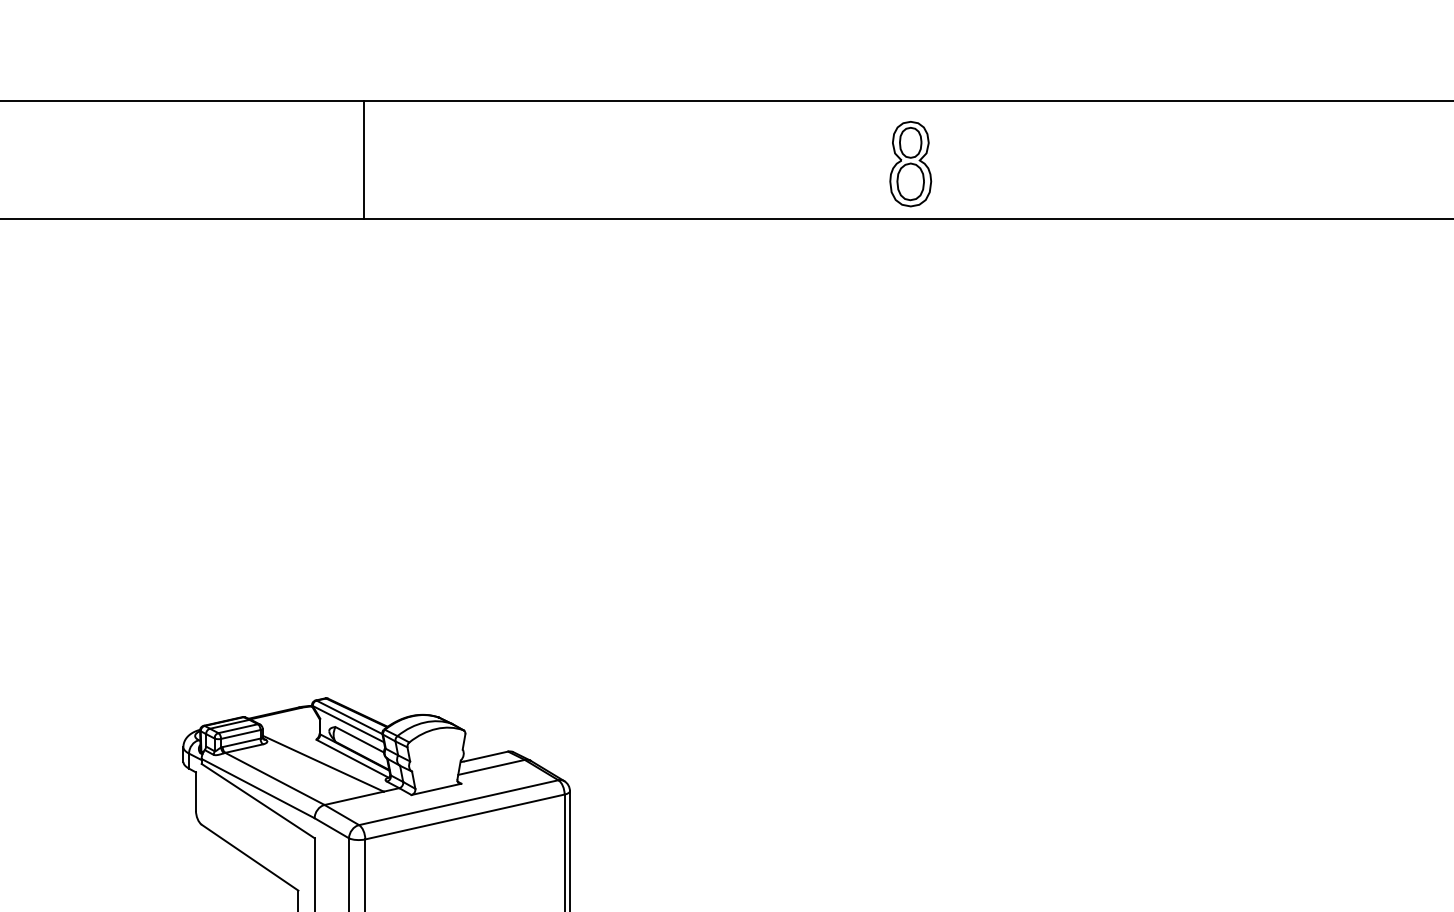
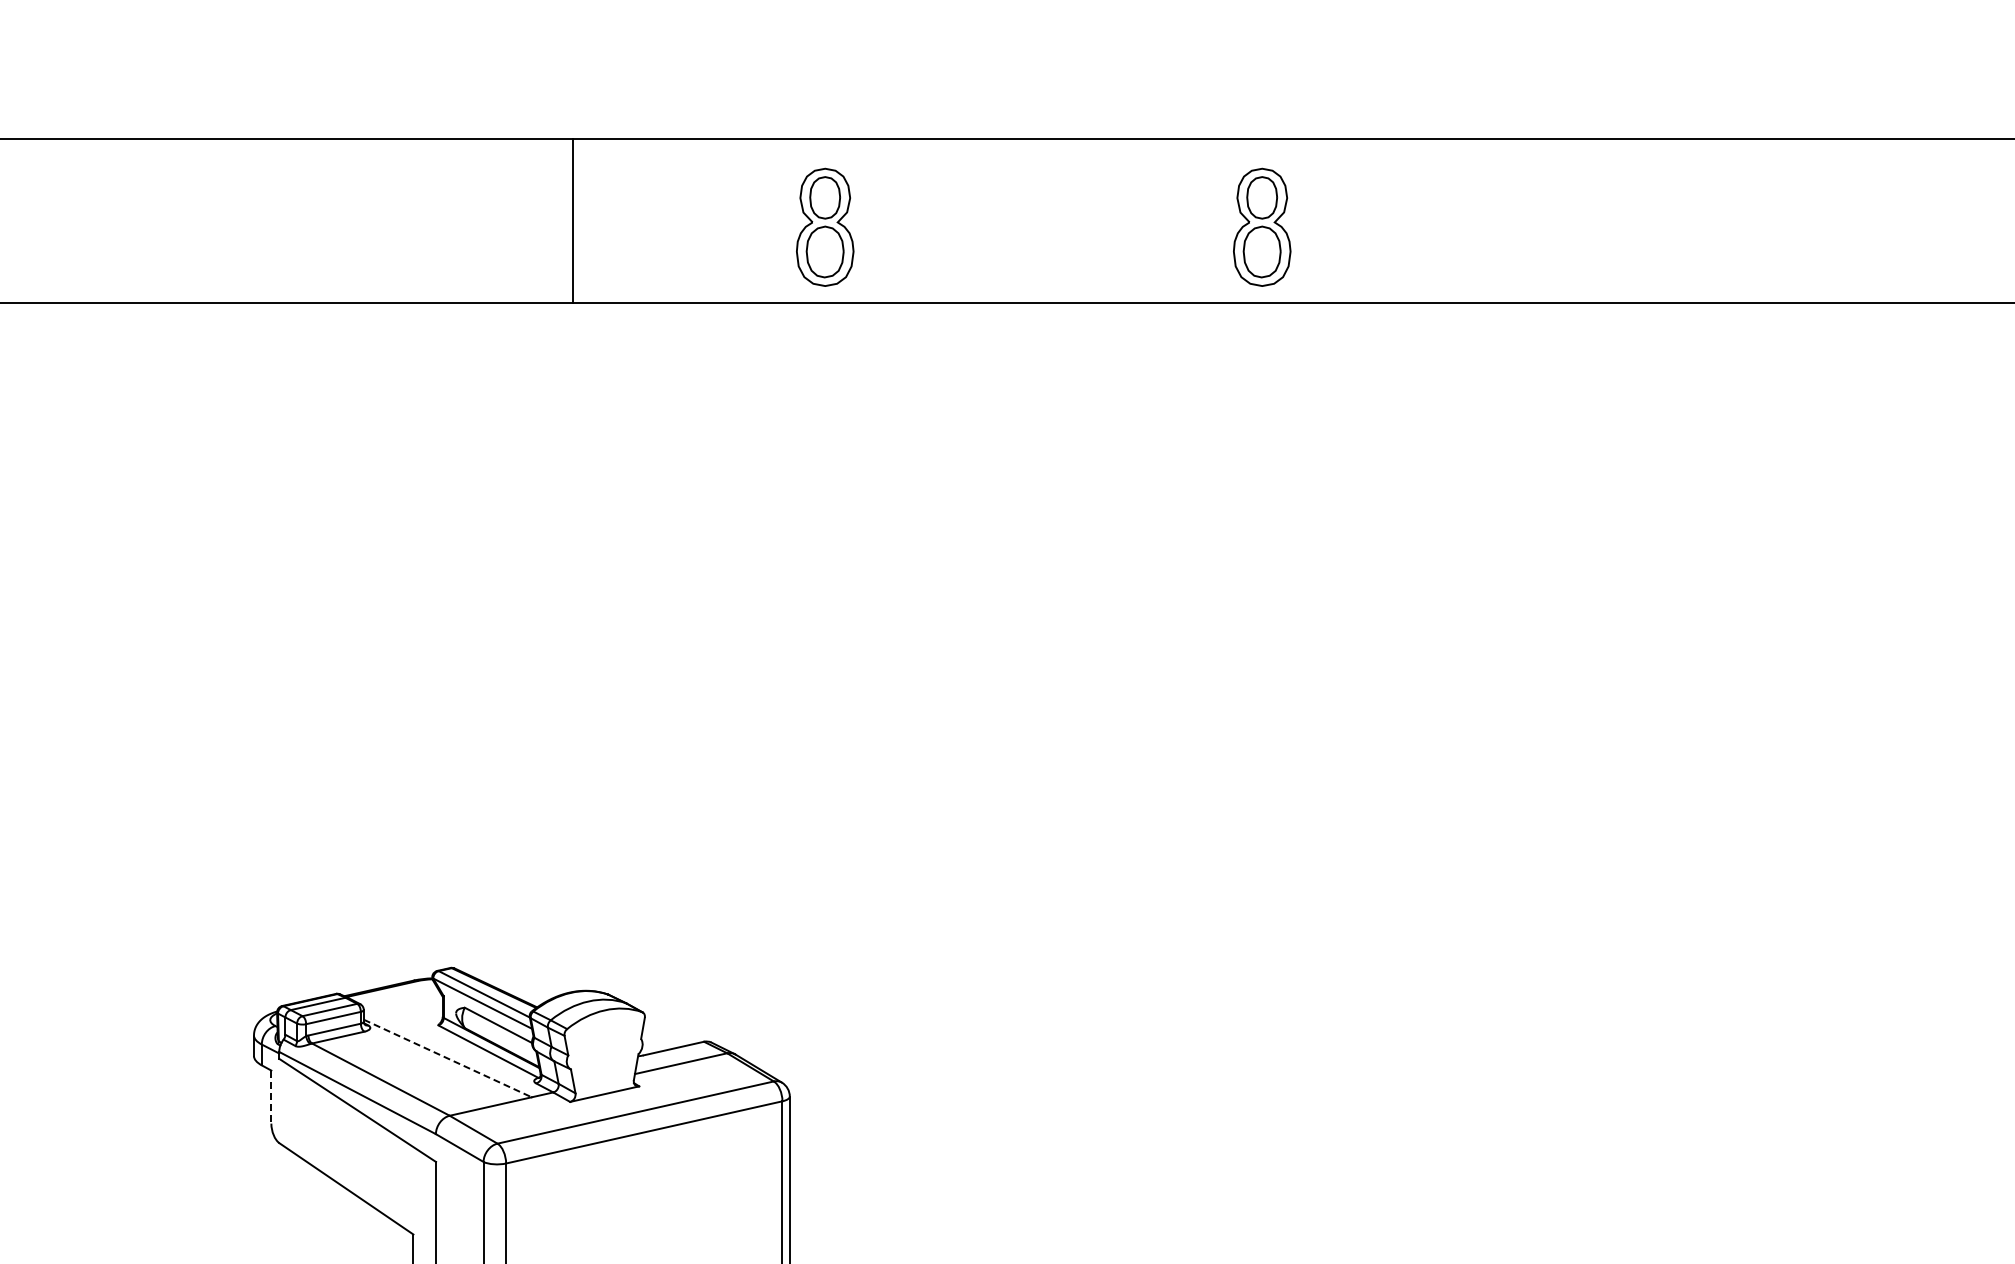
line: (363, 159) -> (572, 220), moved
part: (595, 163) -> (825, 226), added
line: (323, 763) -> (447, 1058), solid -> dashed
line: (196, 791) -> (271, 1097), solid -> dashed

